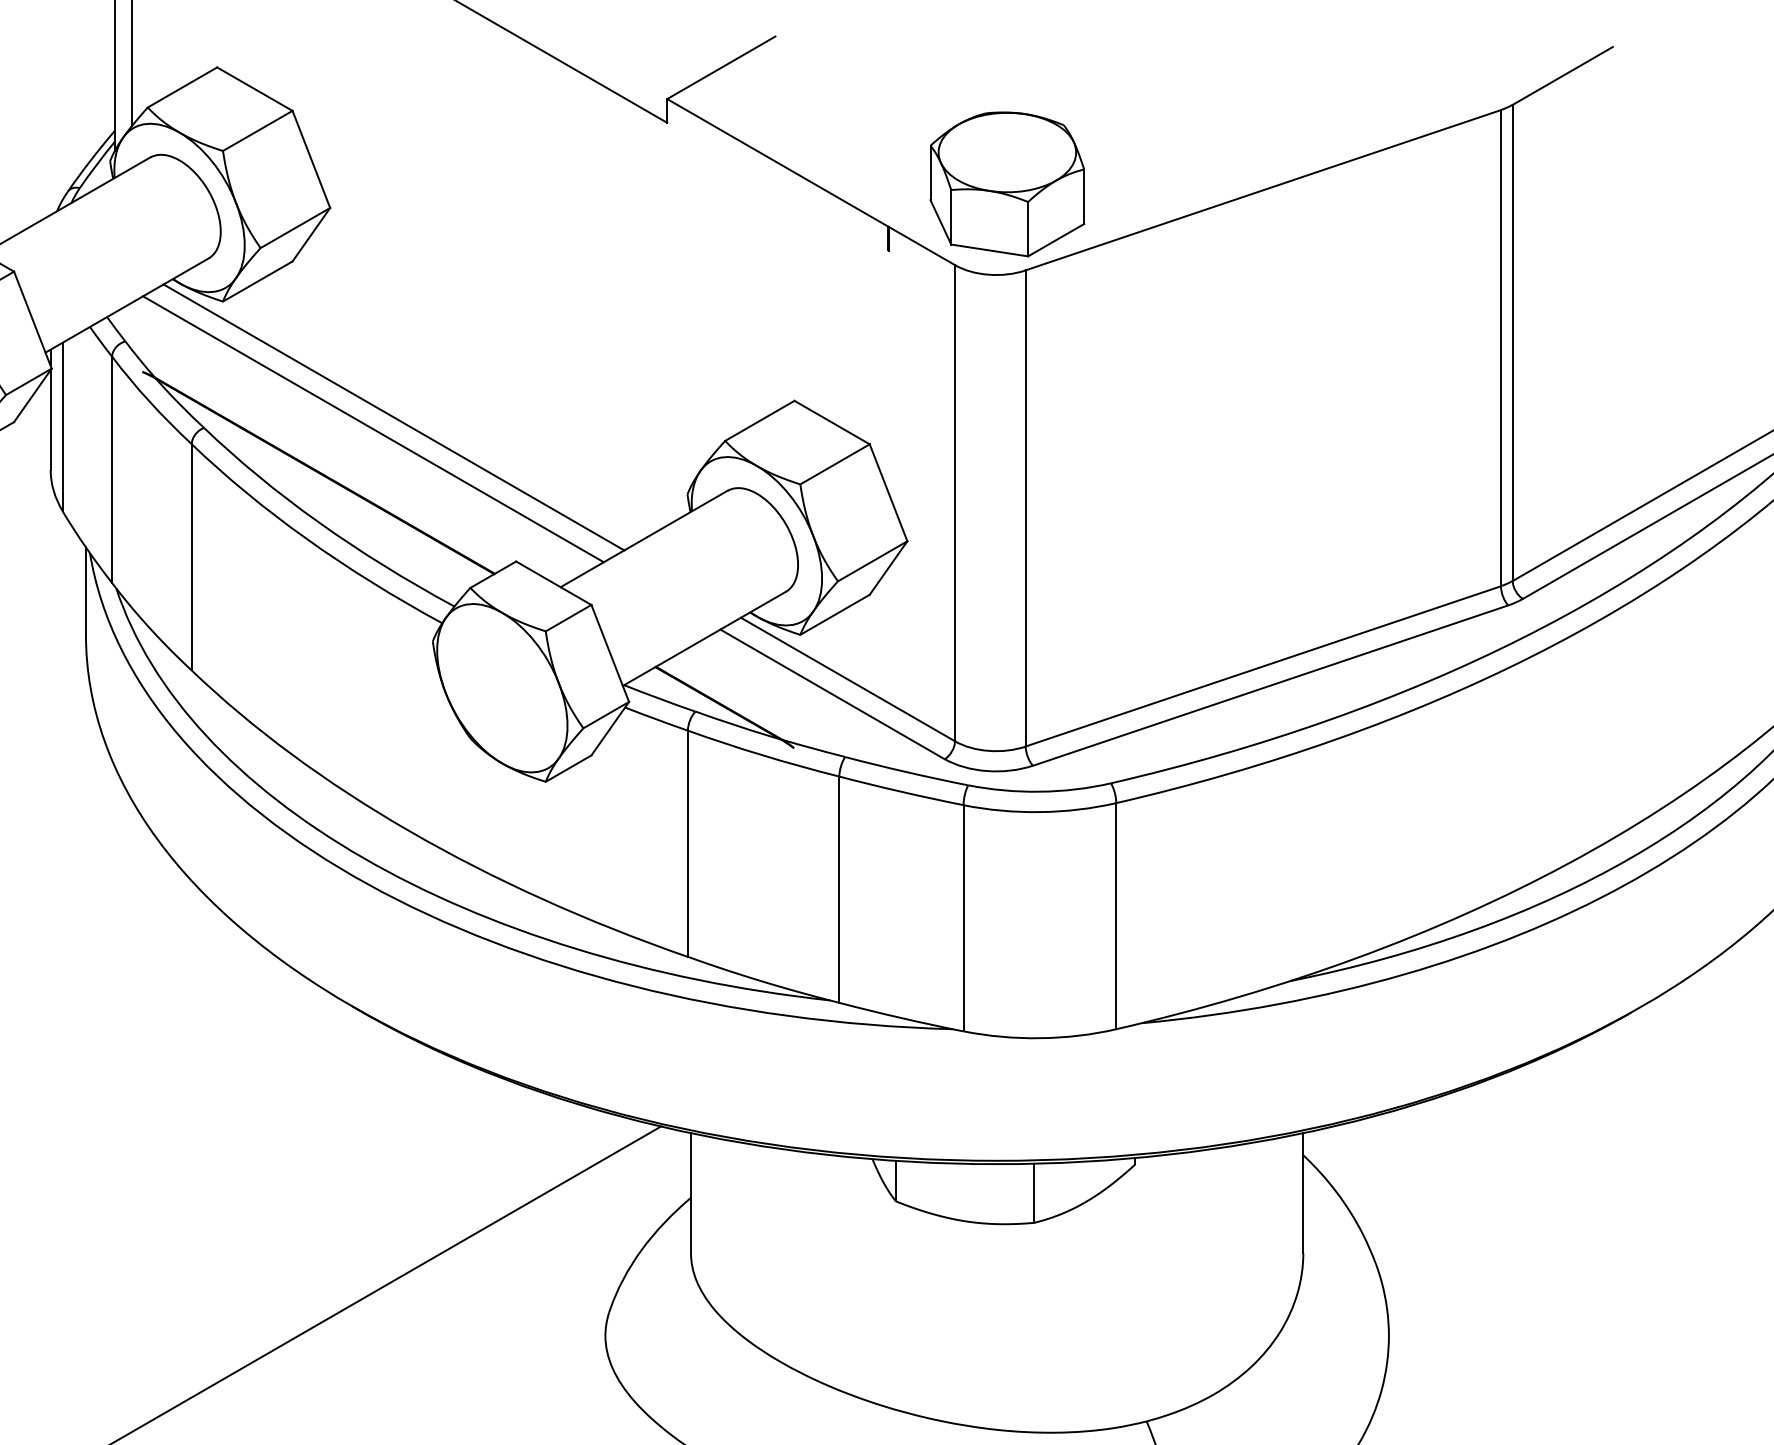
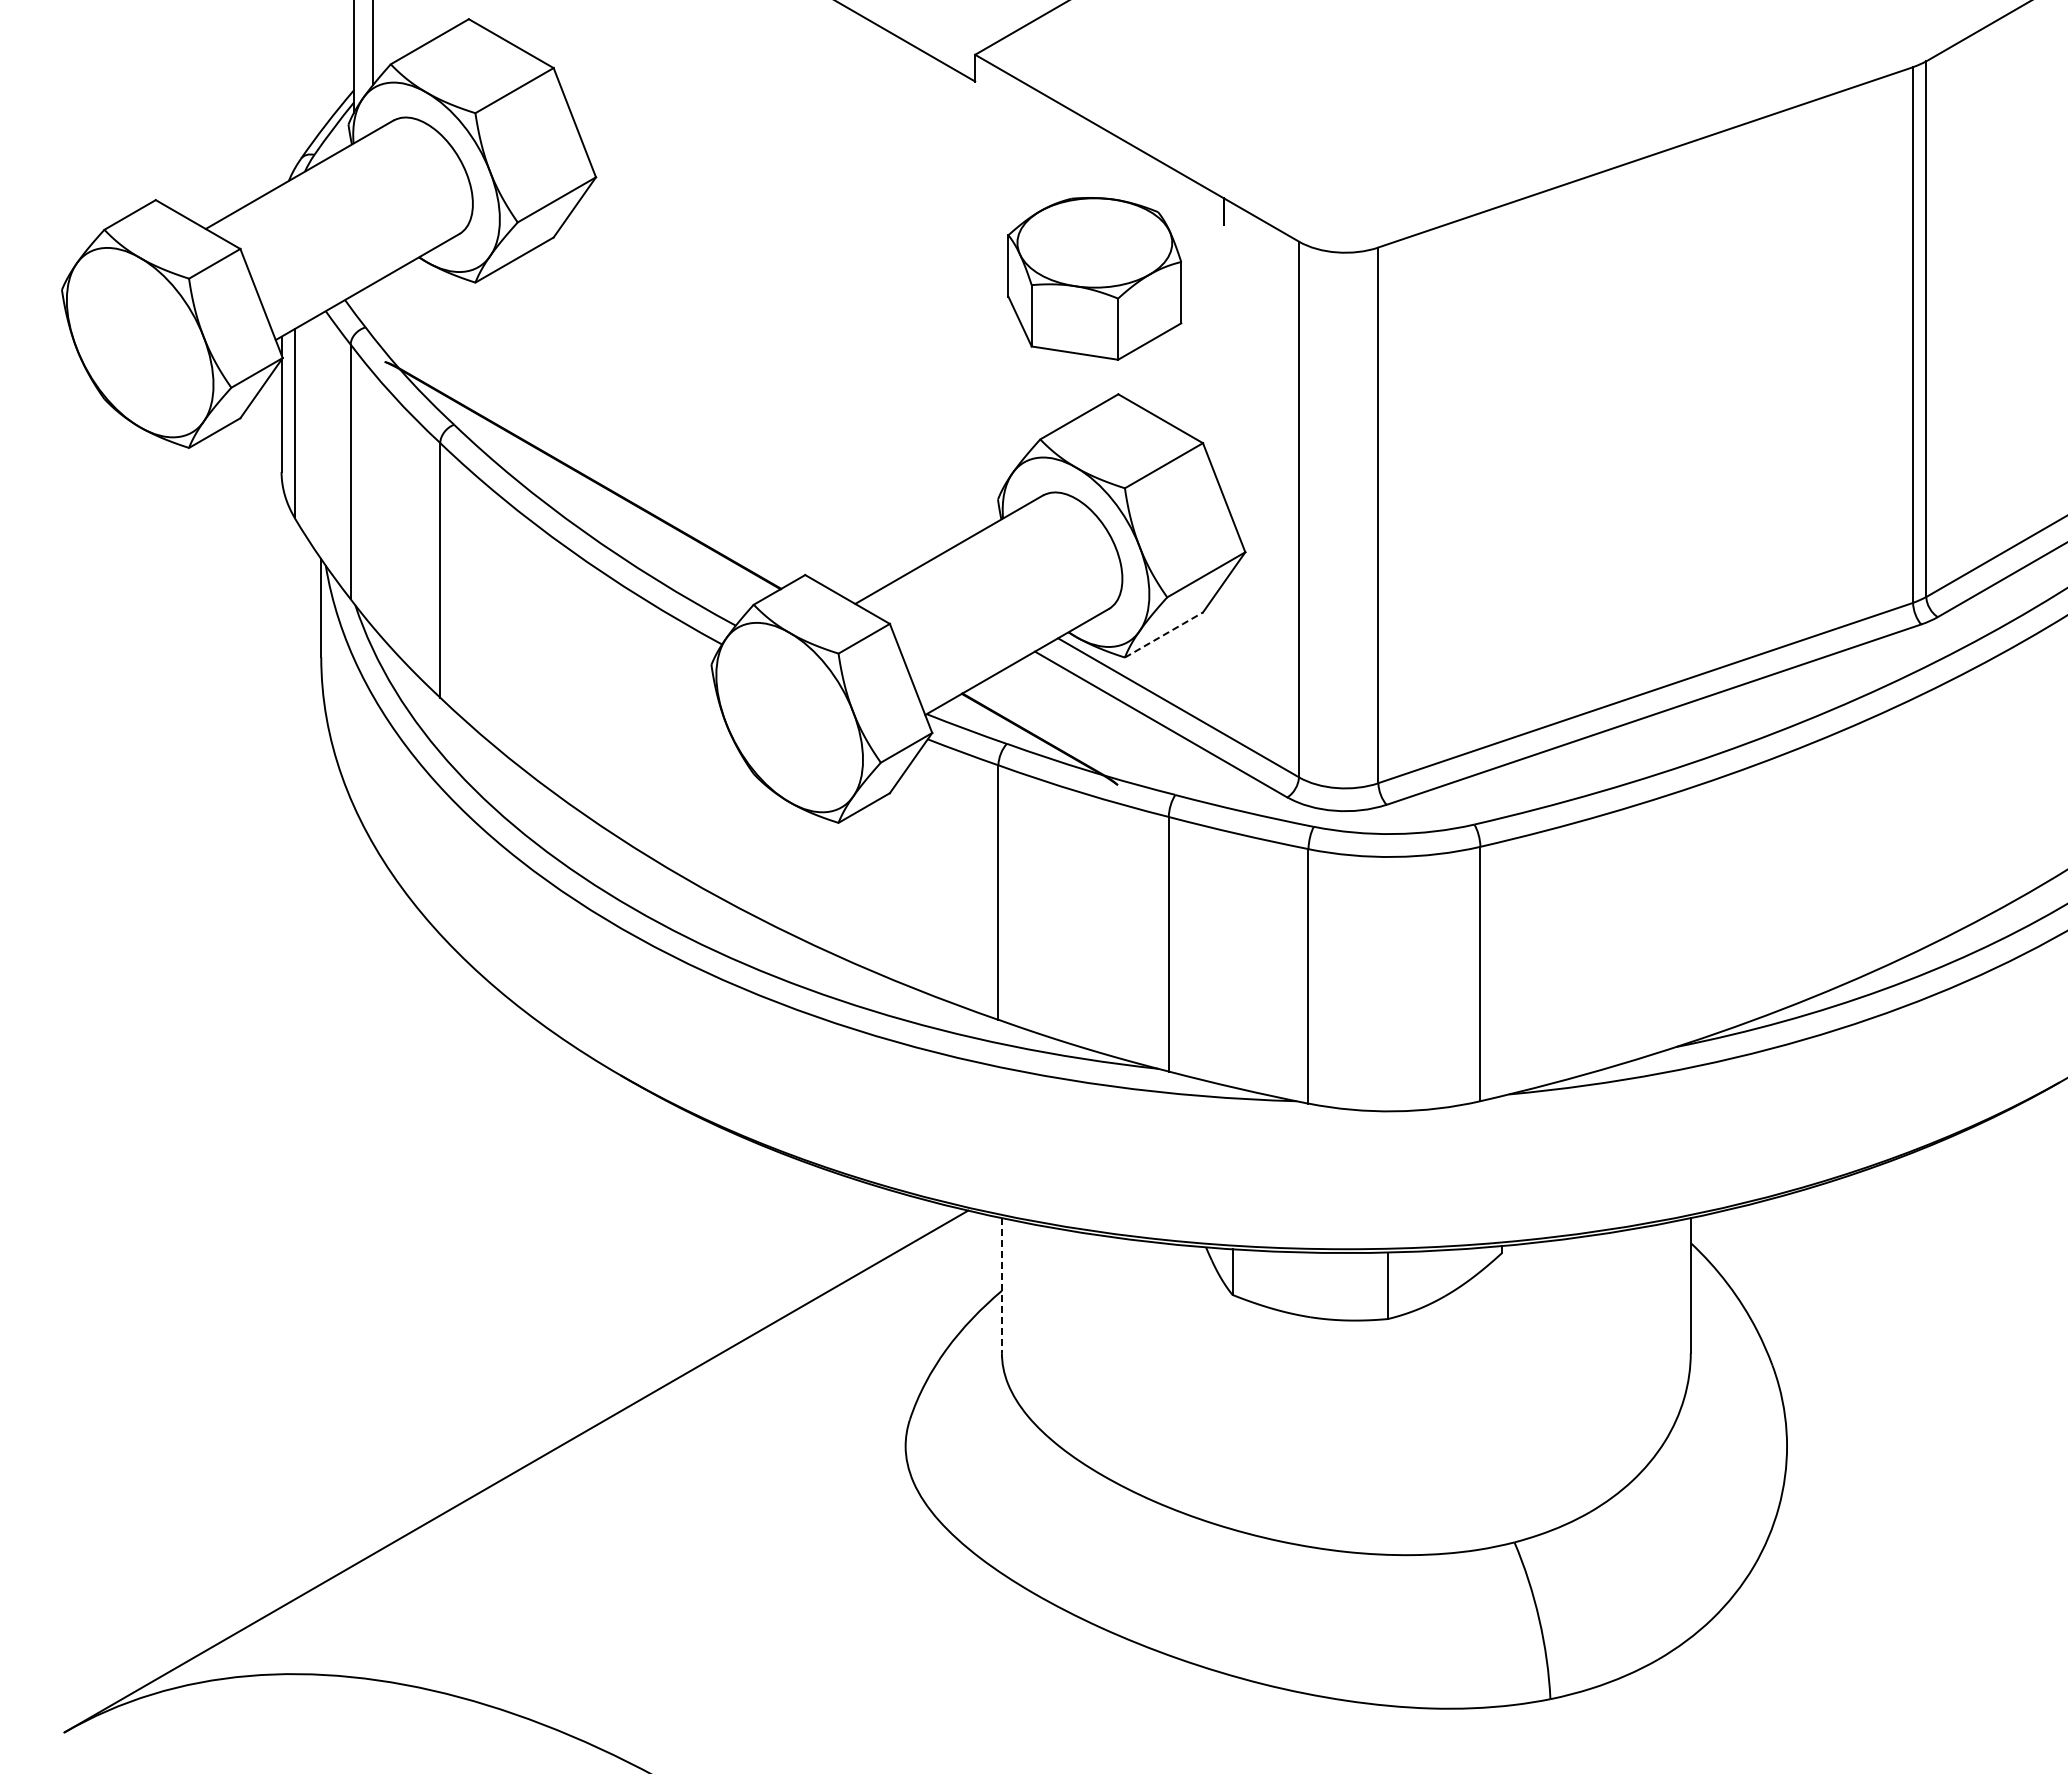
part: (1007, 184) -> (1094, 278), moved
line: (393, 417) -> (667, 412), removed
line: (373, 428) -> (644, 425), removed
line: (835, 614) -> (1164, 634), solid -> dashed
line: (690, 1193) -> (1001, 1286), solid -> dashed

